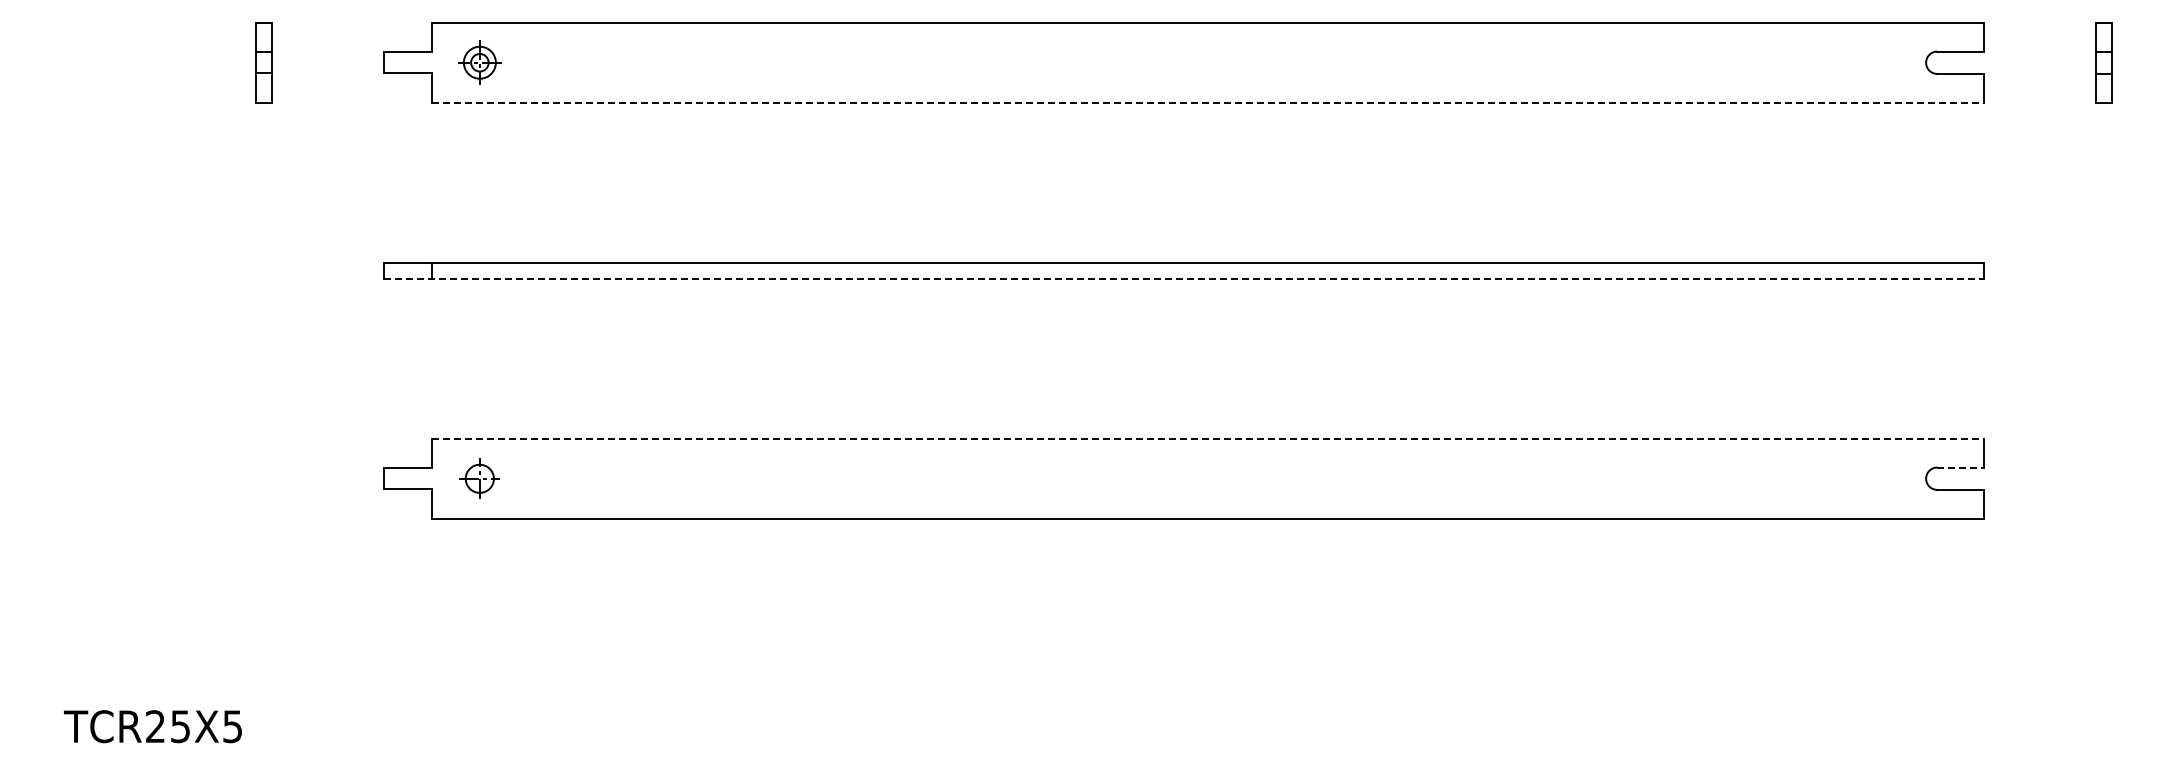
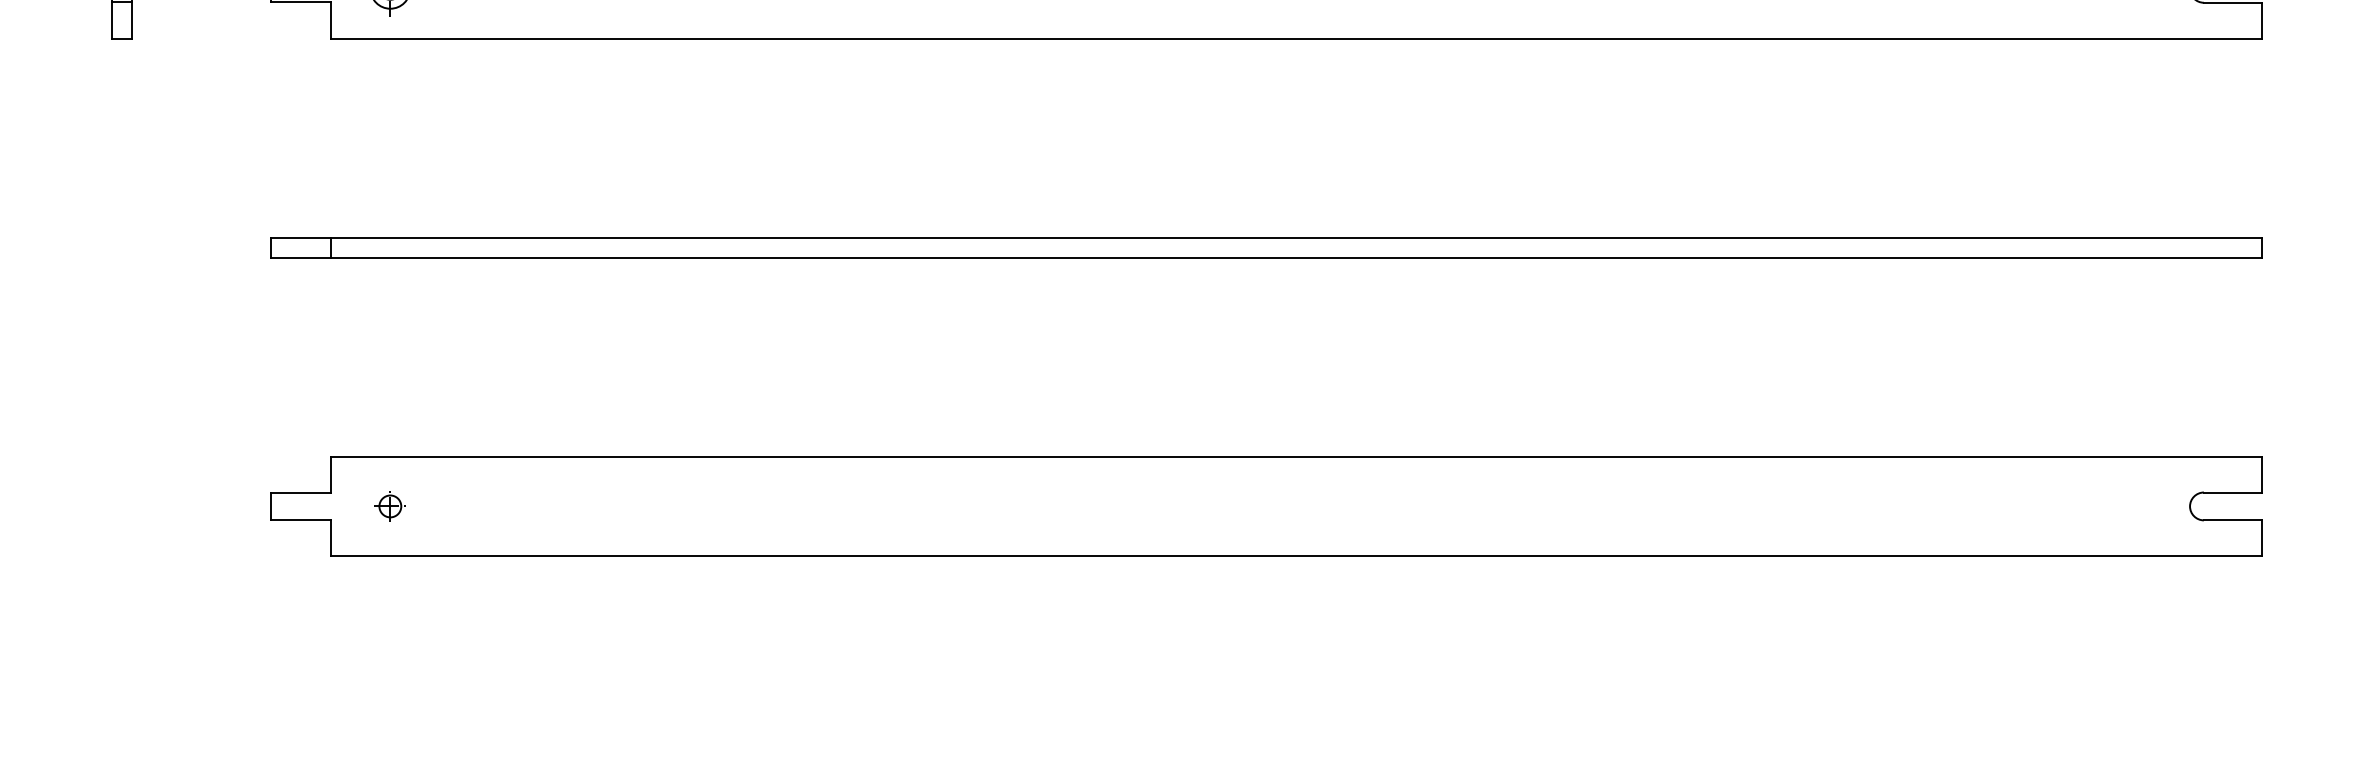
line: (1207, 102) -> (1295, 38), dashed -> solid
line: (1183, 278) -> (1265, 257), dashed -> solid
line: (1207, 438) -> (1295, 456), dashed -> solid
line: (1961, 467) -> (2234, 492), dashed -> solid
part: (479, 478) -> (389, 506), size x0.62

